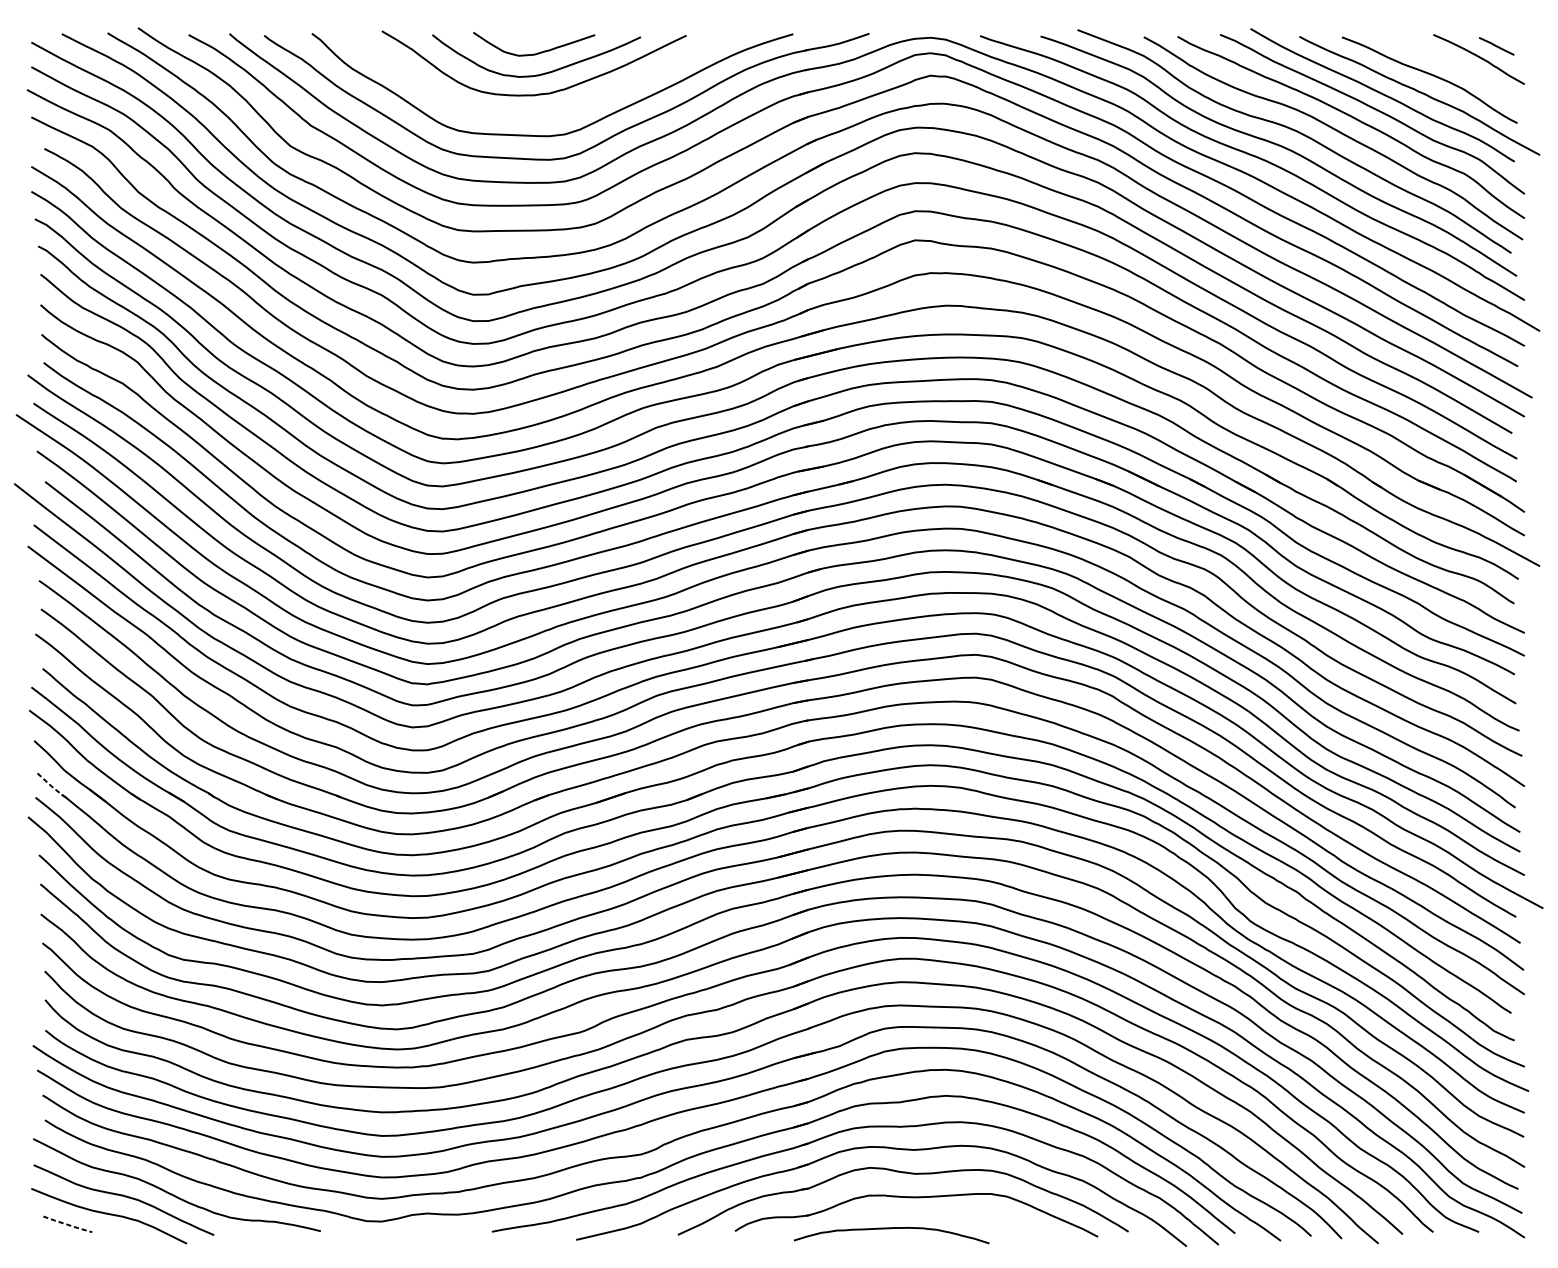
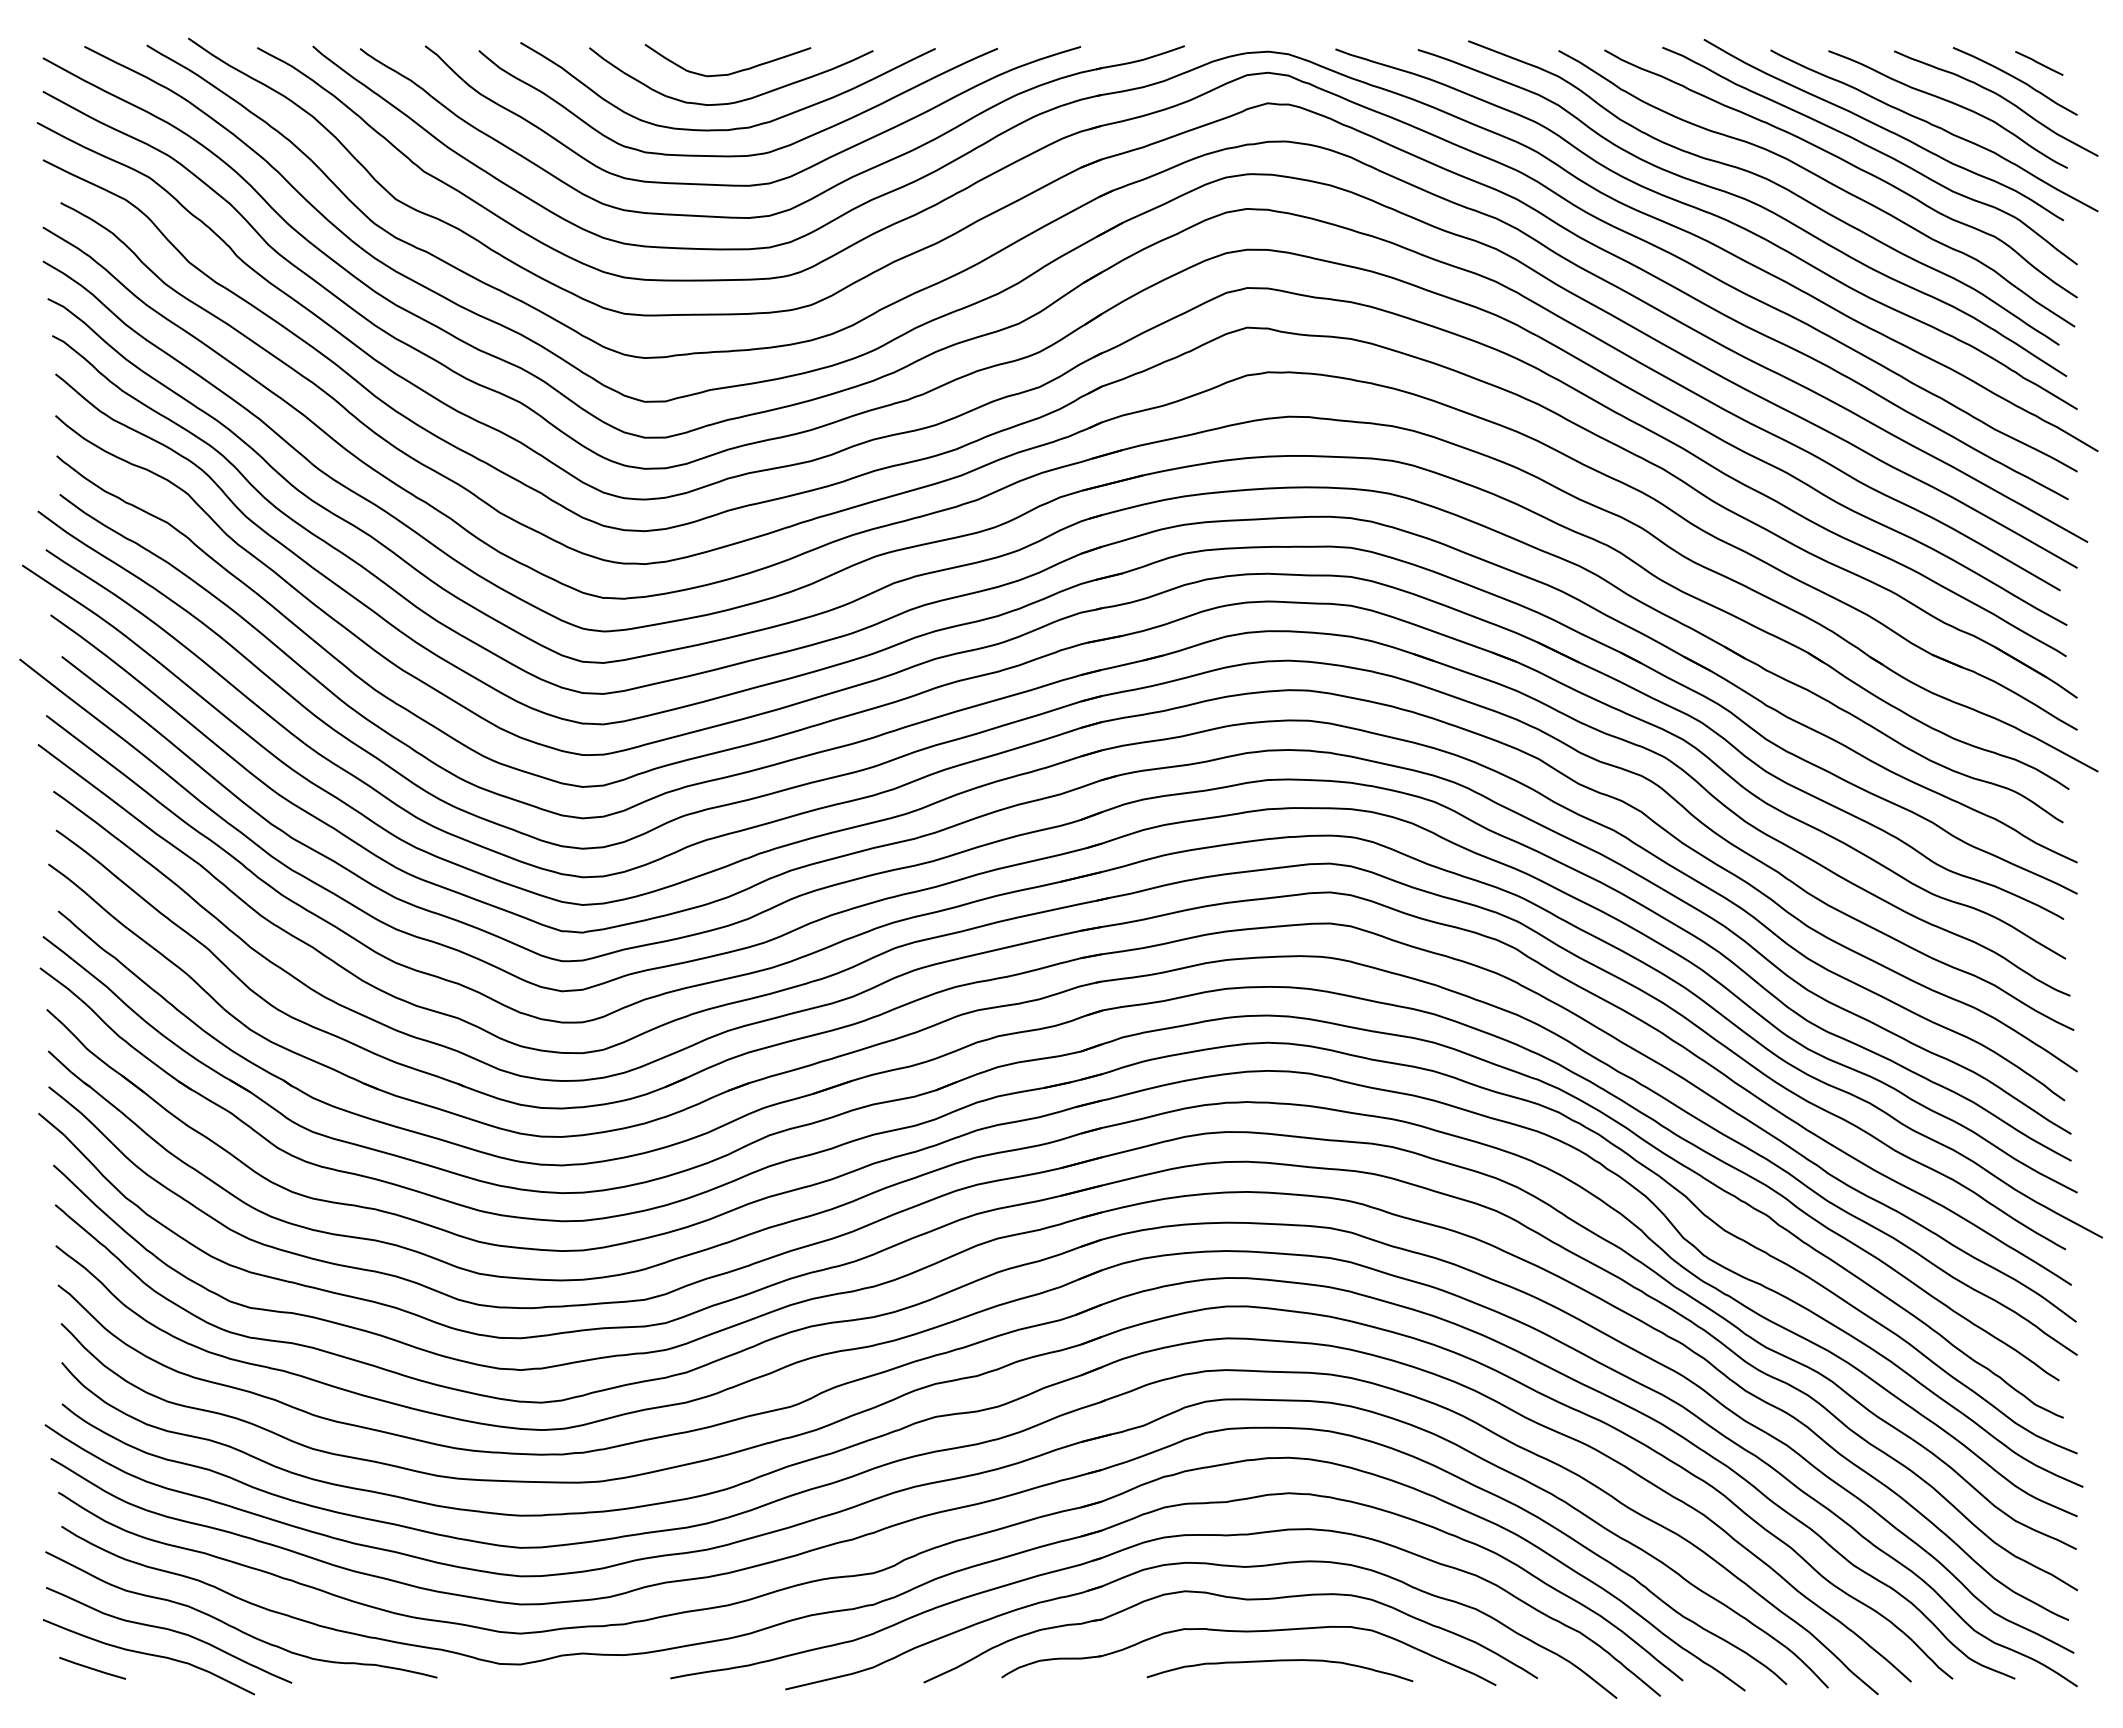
curve: (1468, 71) -> (2000, 97), added
curve: (549, 113) -> (748, 154), added
line: (50, 785) -> (69, 1070), dashed -> solid
line: (67, 1224) -> (92, 1668), dashed -> solid
curve: (891, 1228) -> (1279, 1661), moved

